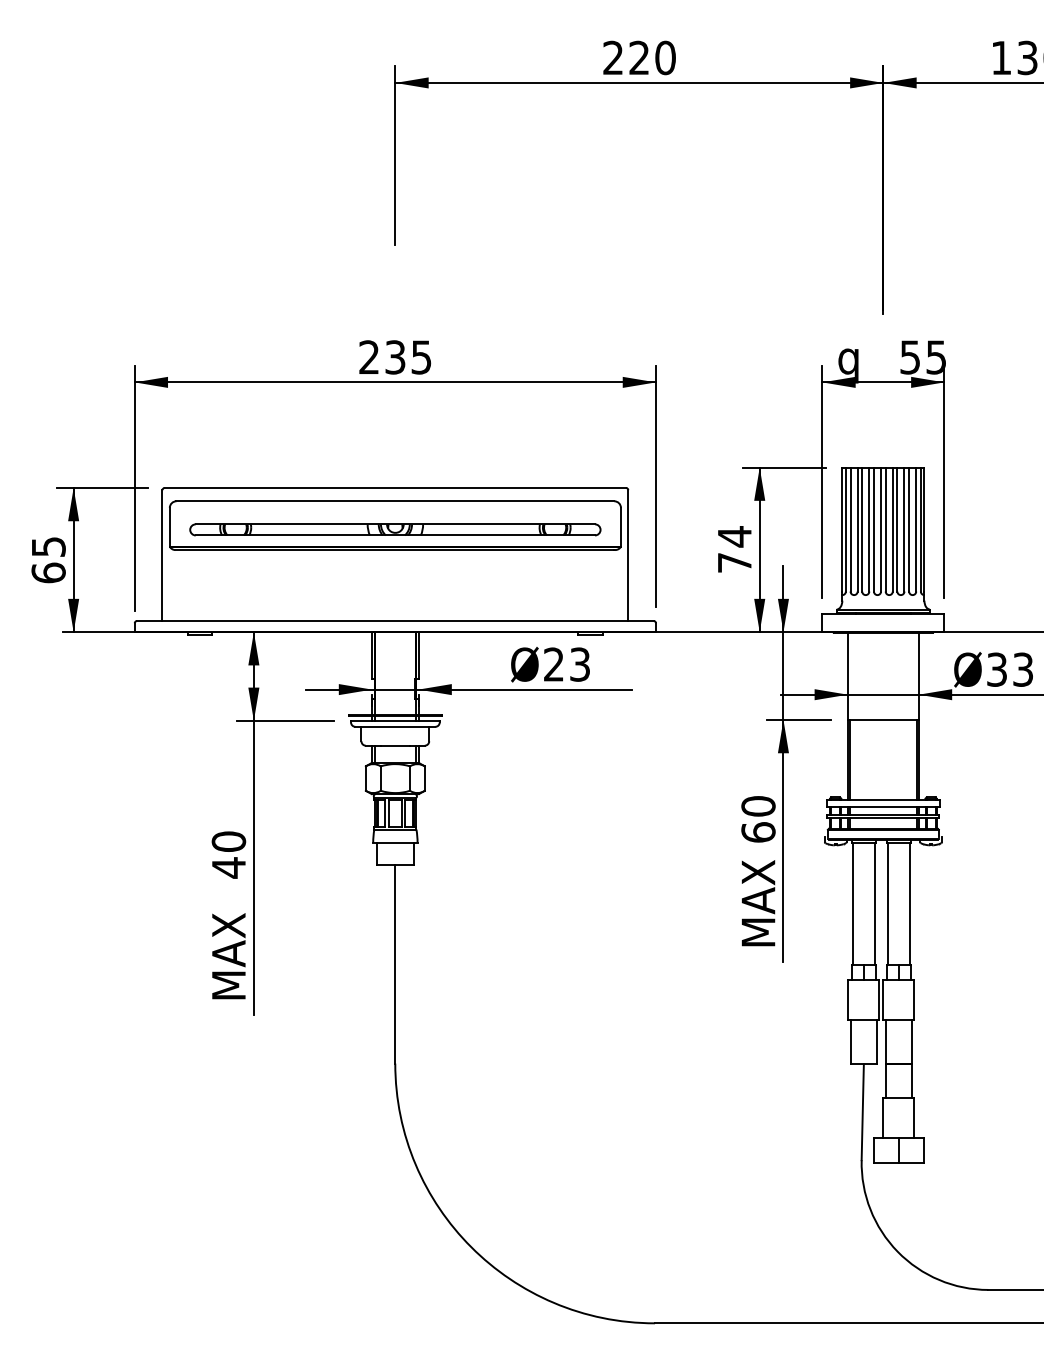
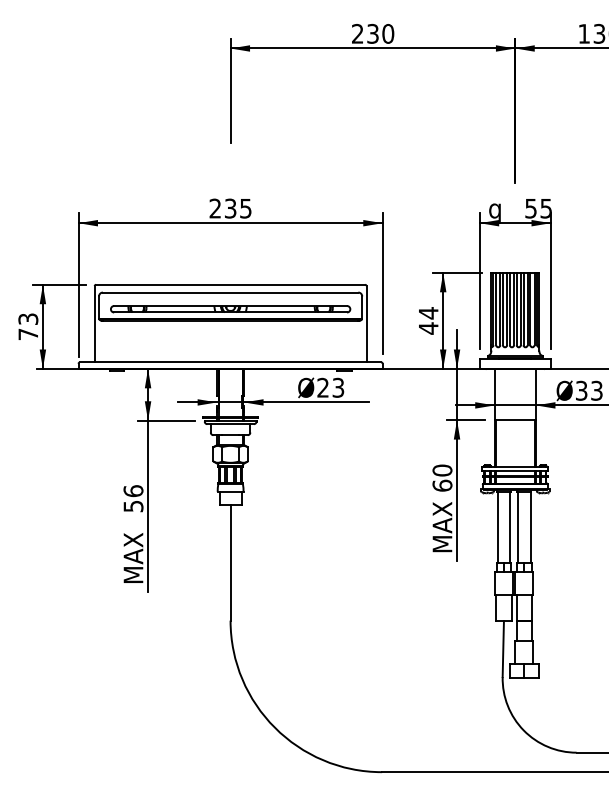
text: (638, 57) -> (372, 33), 220 -> 230
text: (48, 559) -> (28, 326), 65 -> 73
text: (734, 562) -> (428, 328), 74 -> 44
text: (228, 854) -> (133, 498), 40 -> 56

